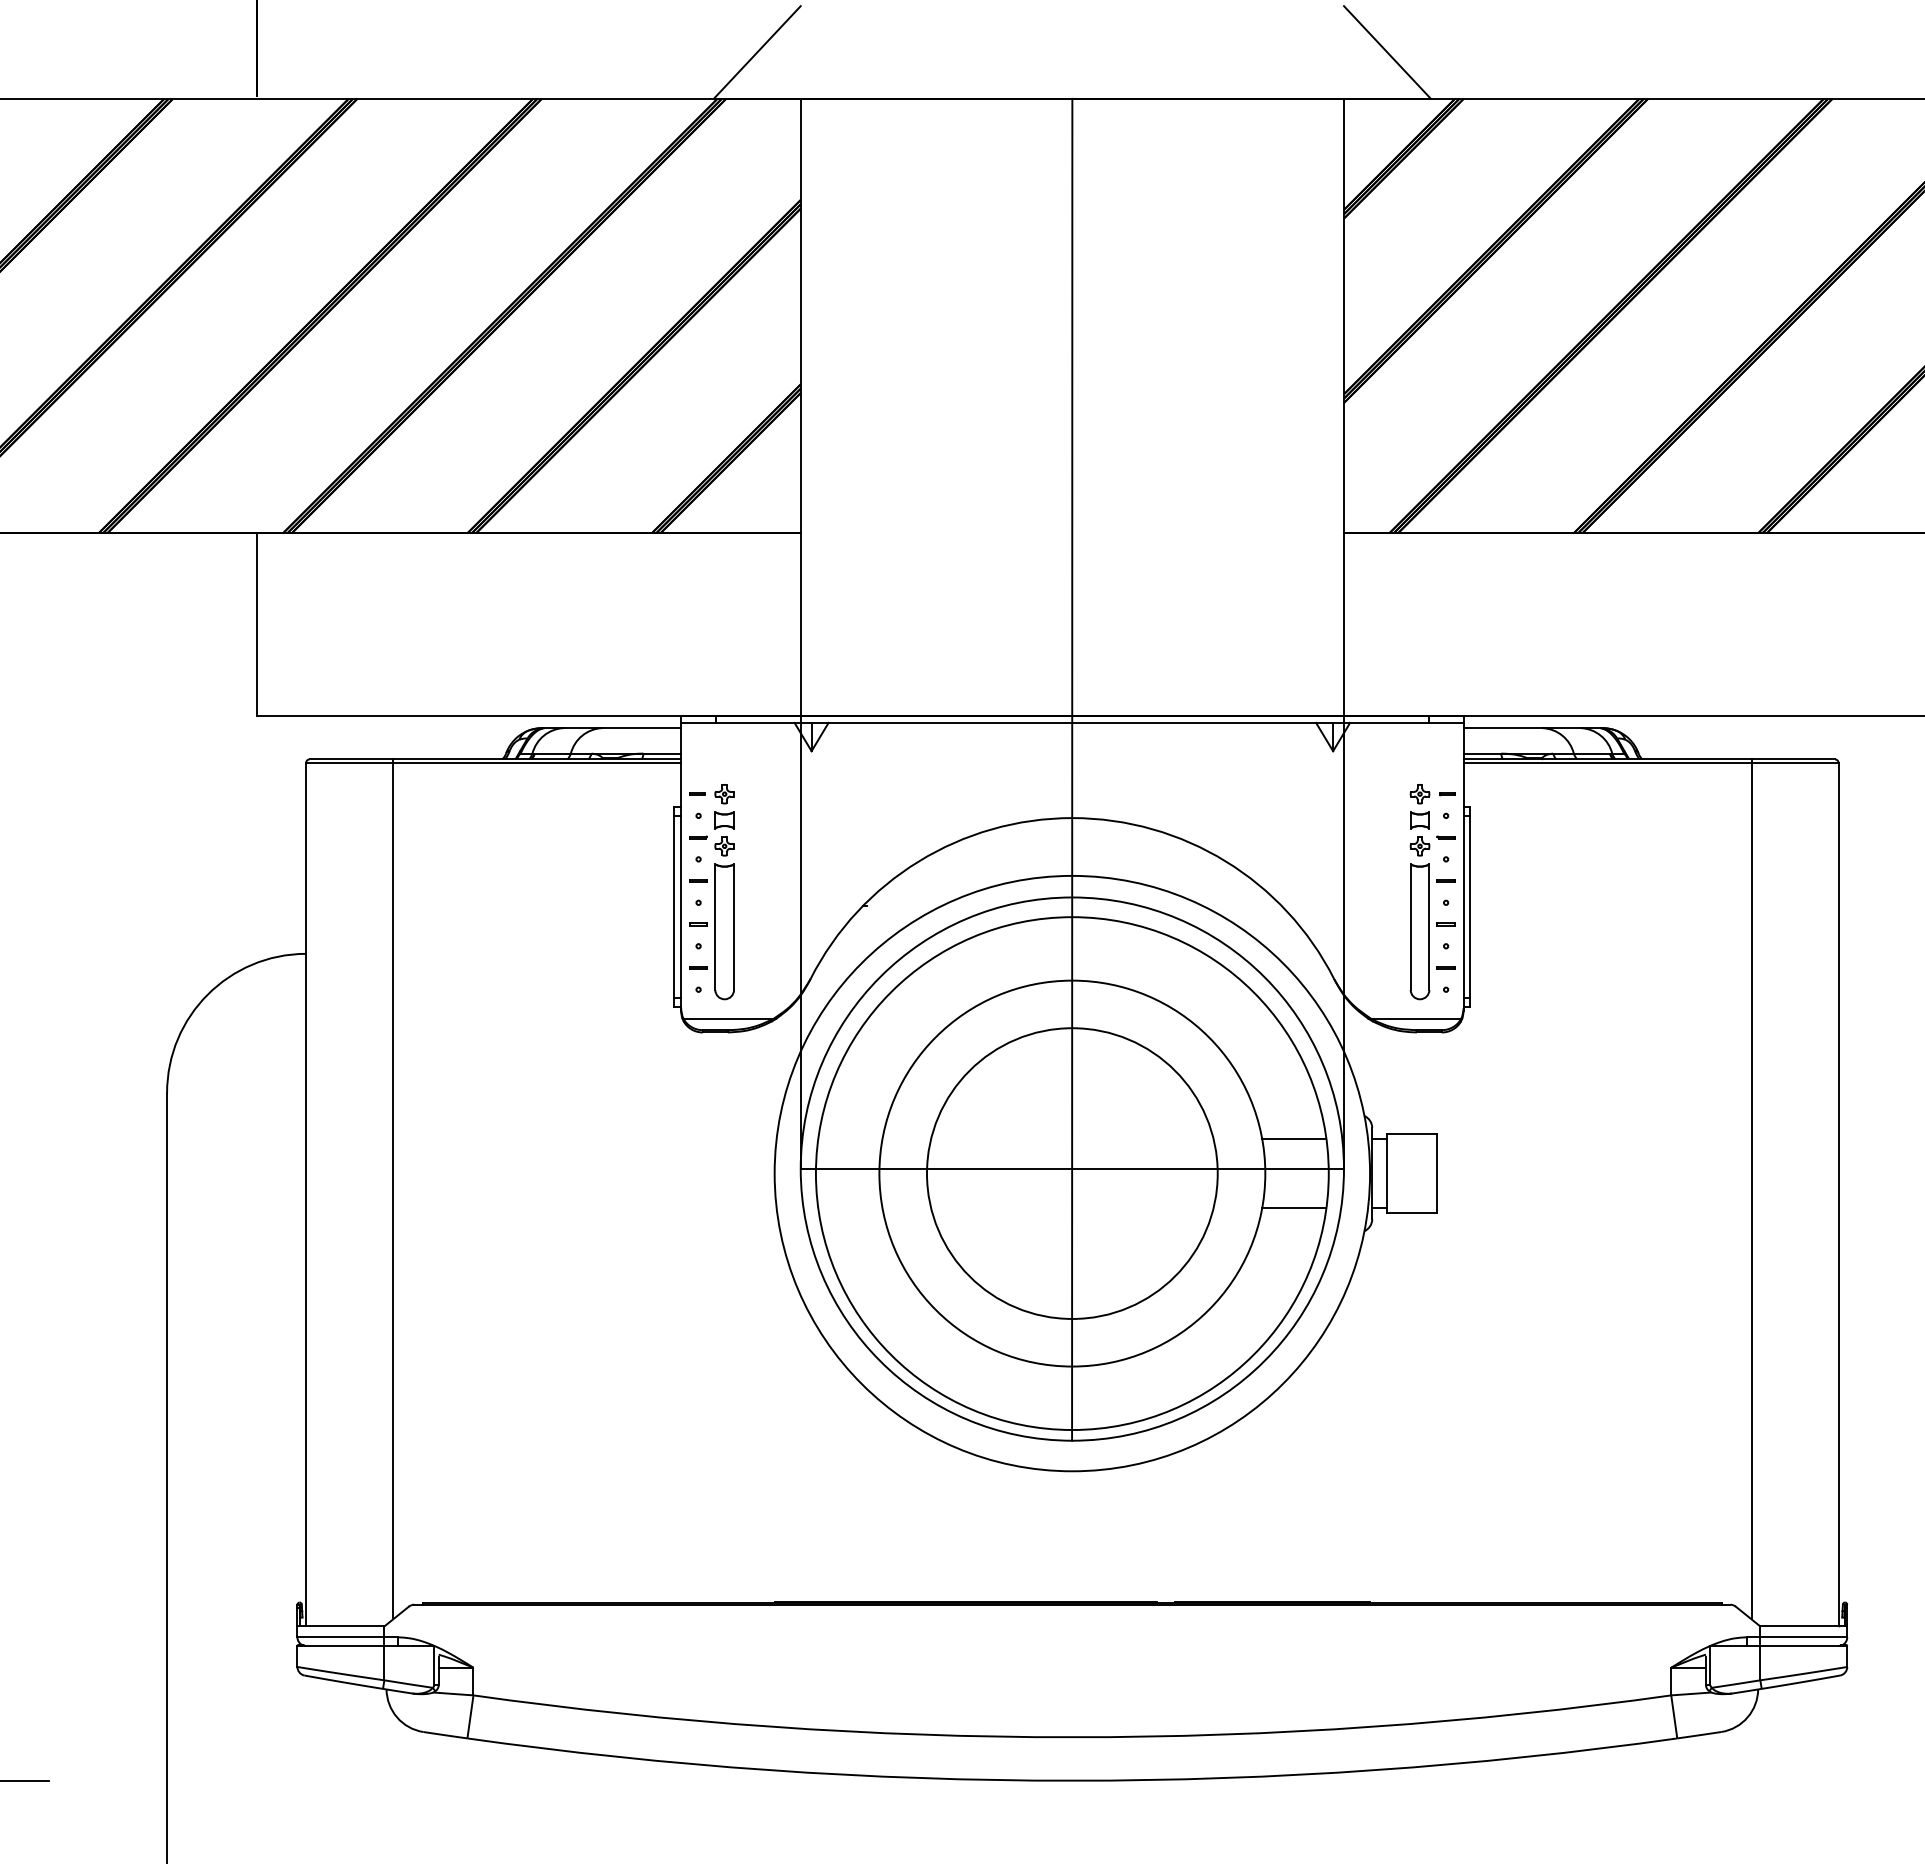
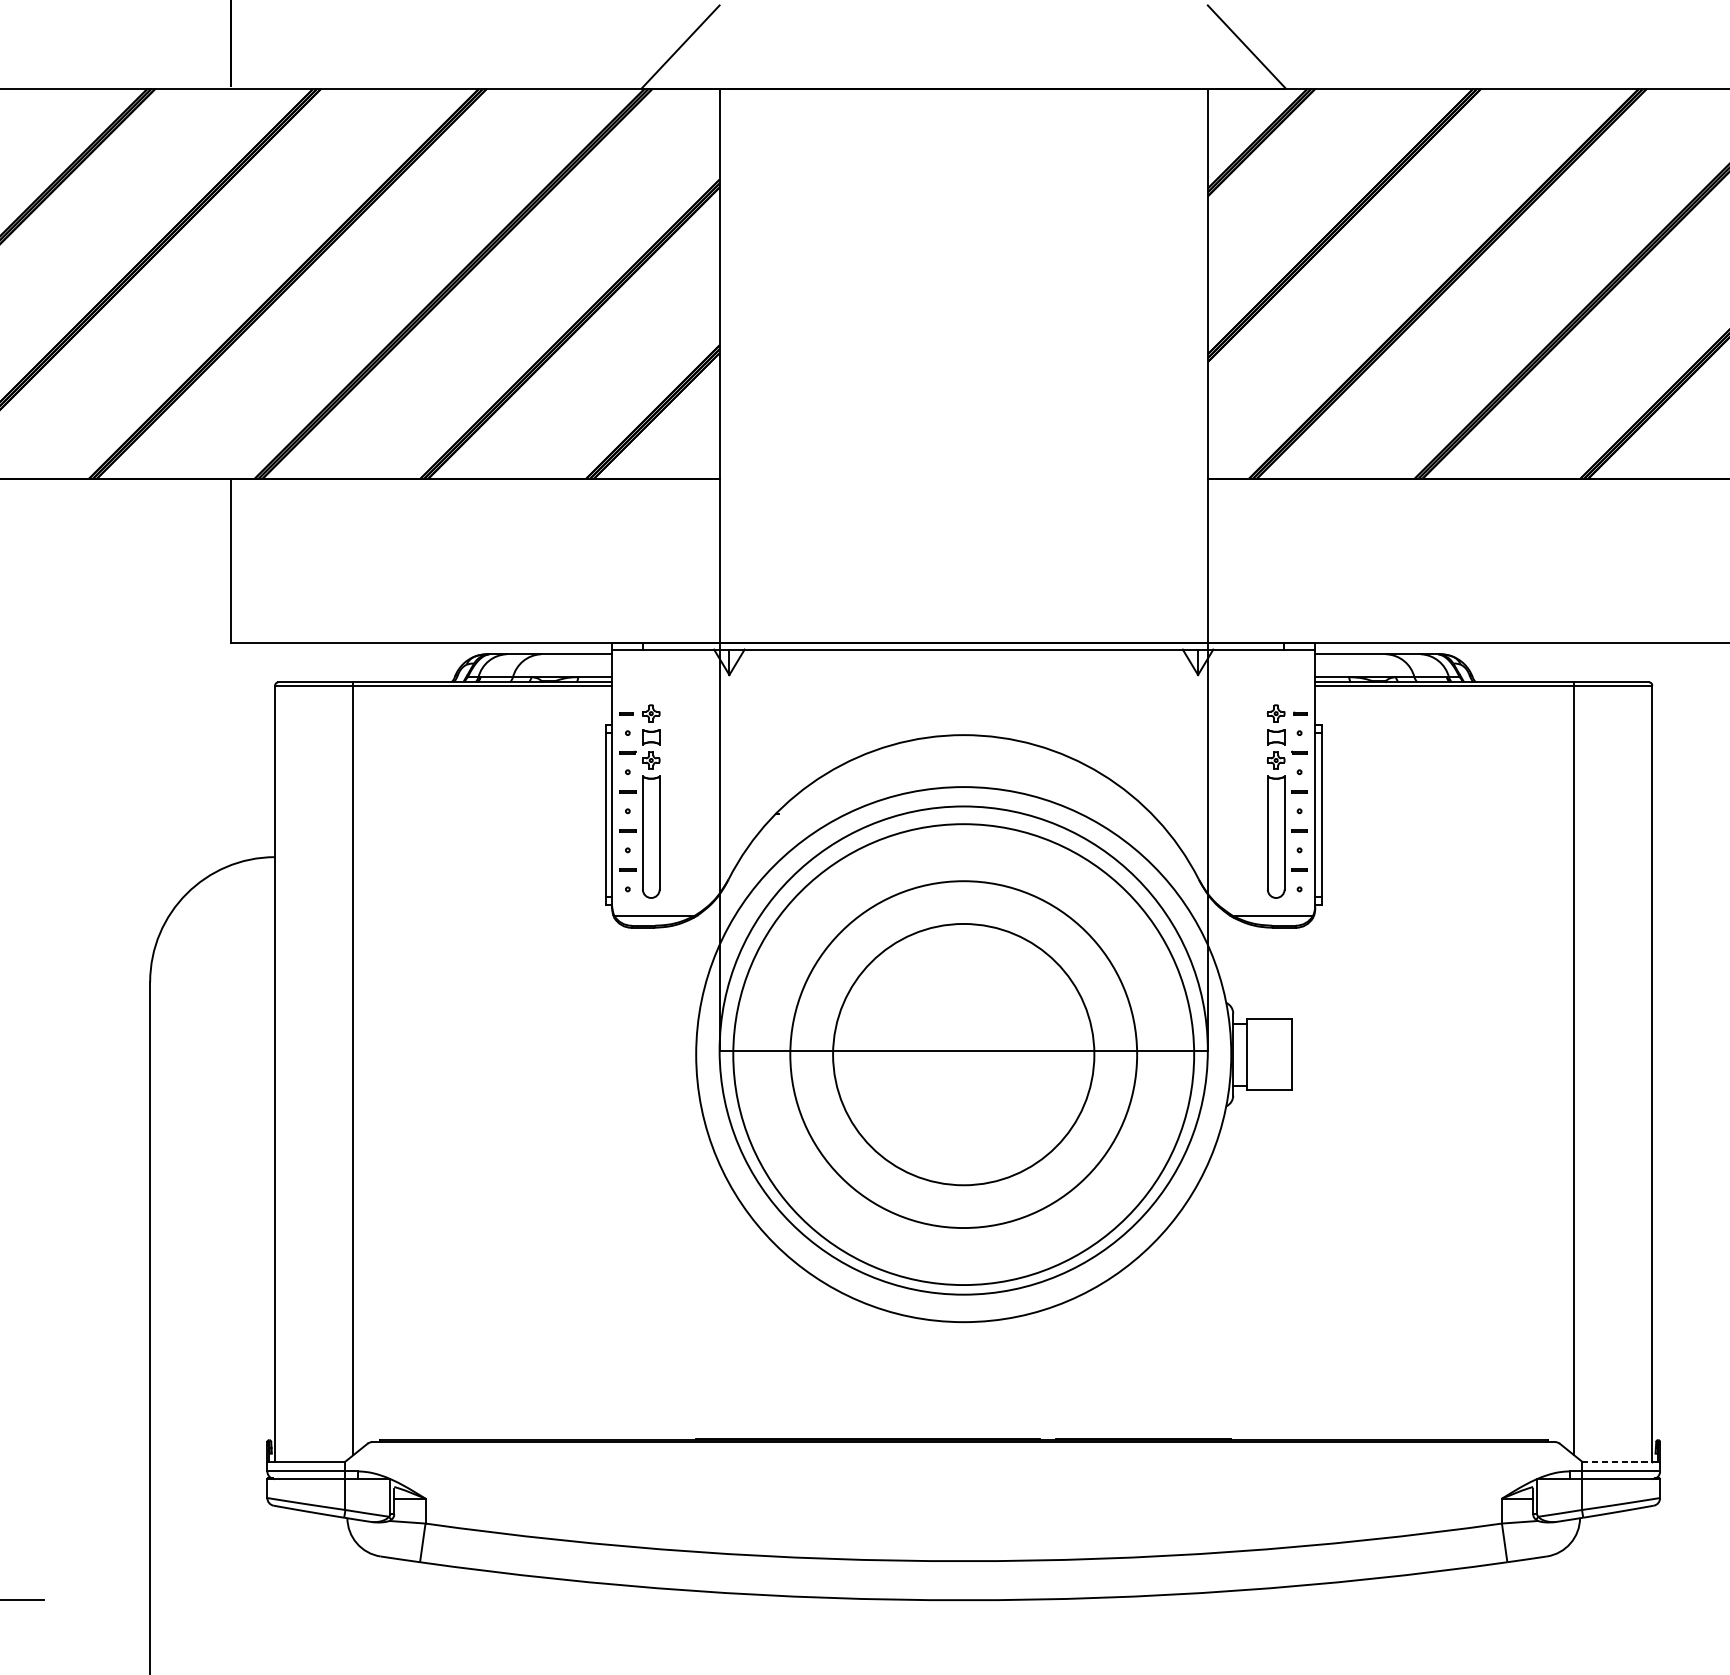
line: (1072, 769) -> (963, 691), removed
line: (1294, 1139) -> (1163, 1023), removed
line: (1294, 1208) -> (1163, 1085), removed
line: (1804, 1626) -> (1621, 1461), solid -> dashed

